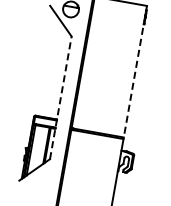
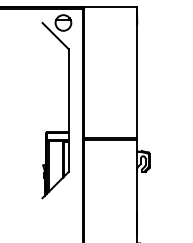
line: (135, 71) -> (136, 72), dashed -> solid
line: (60, 97) -> (68, 110), dashed -> solid

